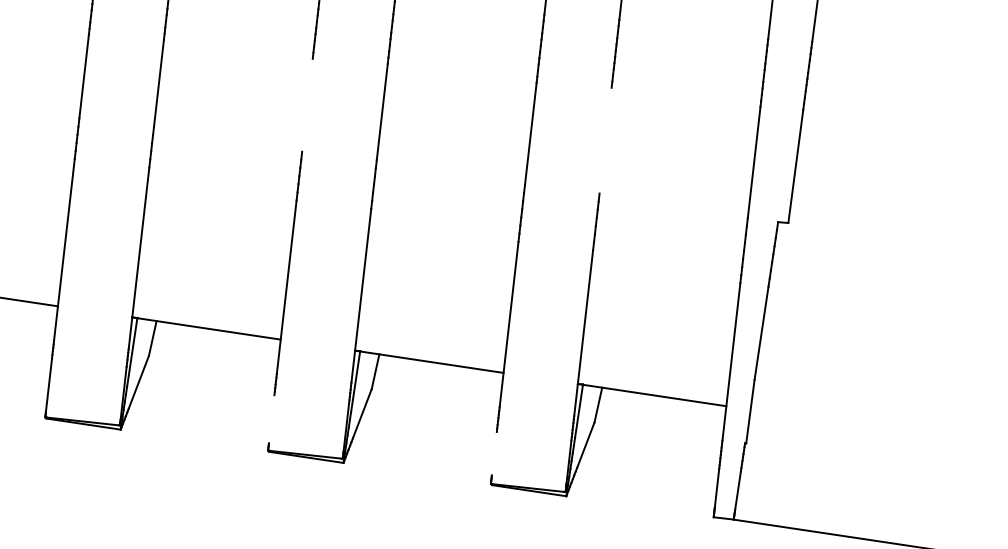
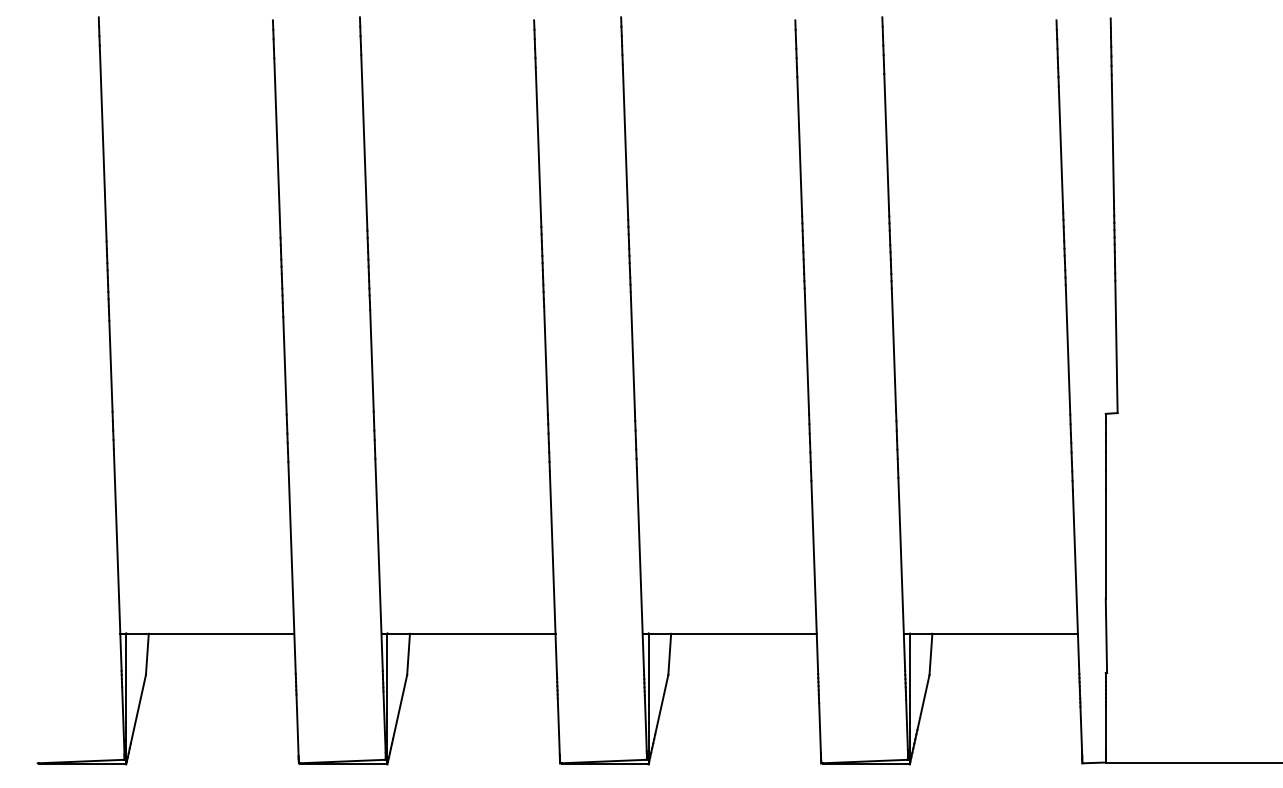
line: (307, 105) -> (545, 360), added
line: (605, 140) -> (893, 349), added
line: (271, 419) -> (558, 726), added
line: (493, 453) -> (819, 727), added

